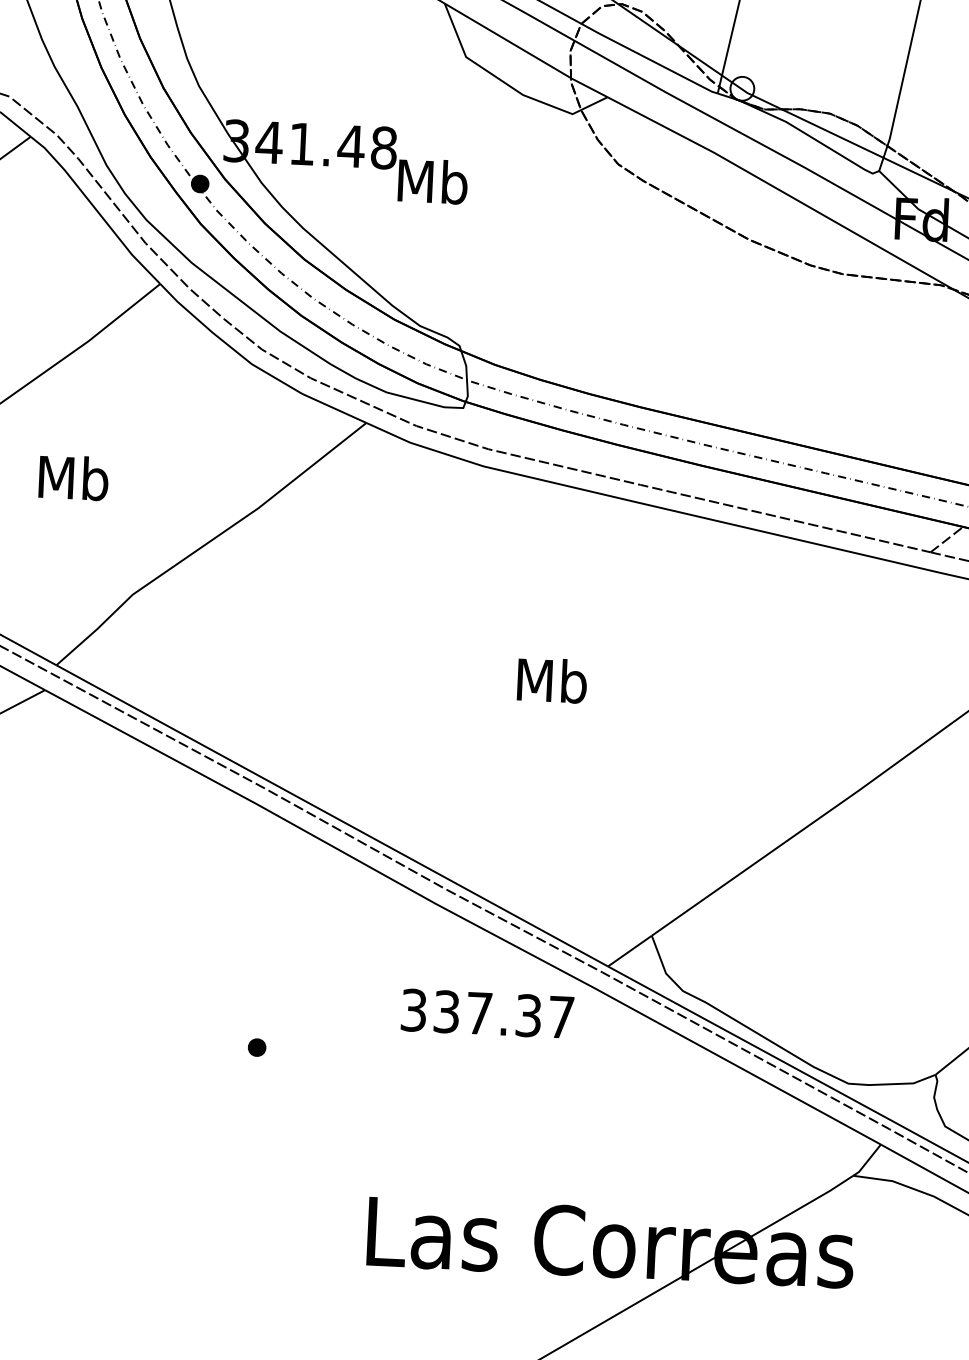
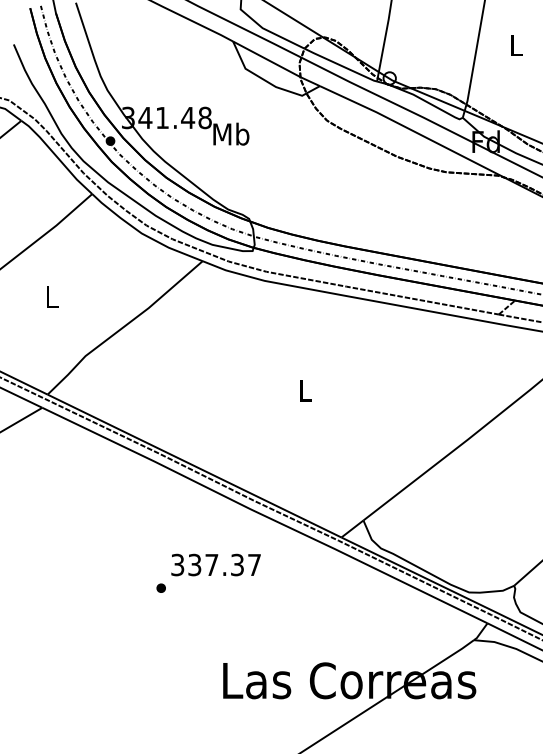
text: (74, 477) -> (52, 296), Mb -> L
text: (552, 680) -> (305, 390), Mb -> L
text: (486, 1012) -> (215, 564), moved

